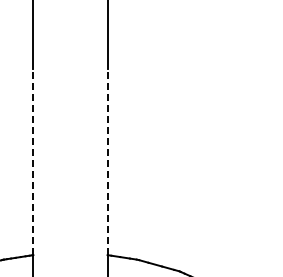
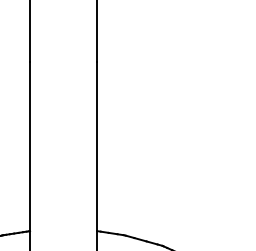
line: (33, 161) -> (30, 146), dashed -> solid
line: (107, 161) -> (97, 146), dashed -> solid

